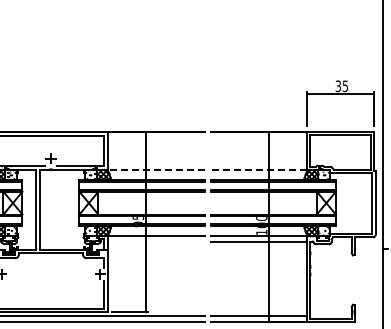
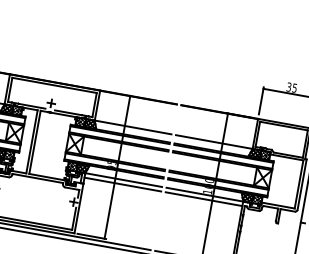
line: (155, 169) -> (132, 127), dashed -> solid
line: (258, 169) -> (214, 141), dashed -> solid
line: (155, 242) -> (122, 184), added

